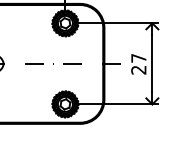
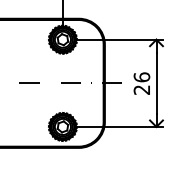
text: (138, 58) -> (141, 77), 27 -> 26

